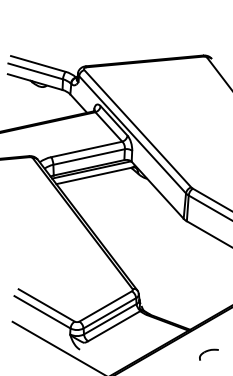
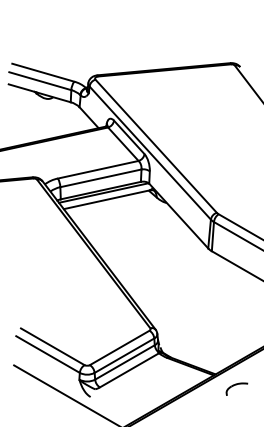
part: (208, 354) -> (236, 388), moved

